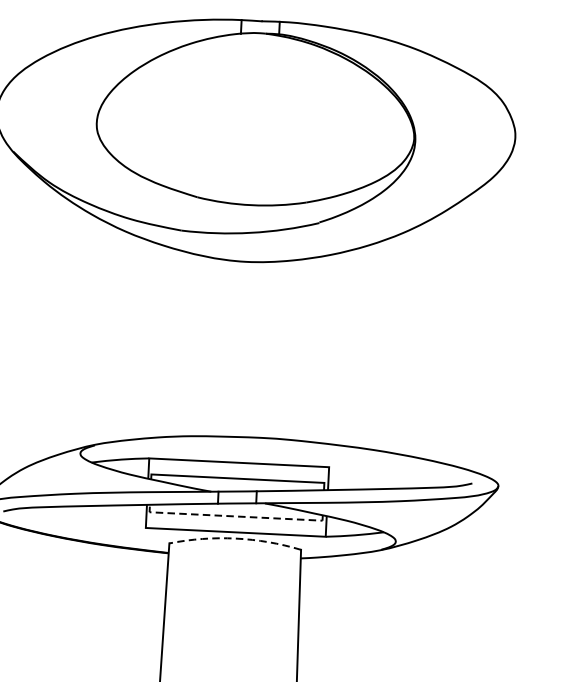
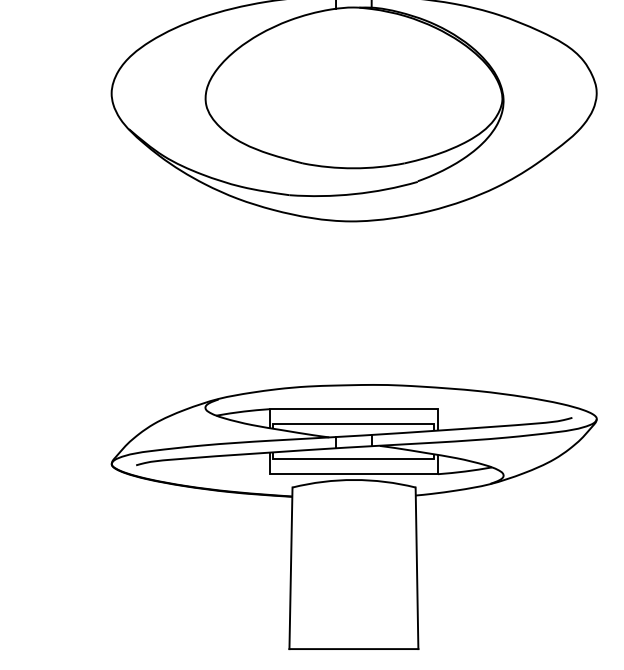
line: (235, 516) -> (352, 459), dashed -> solid
arc: (236, 539) -> (354, 480), dashed -> solid

